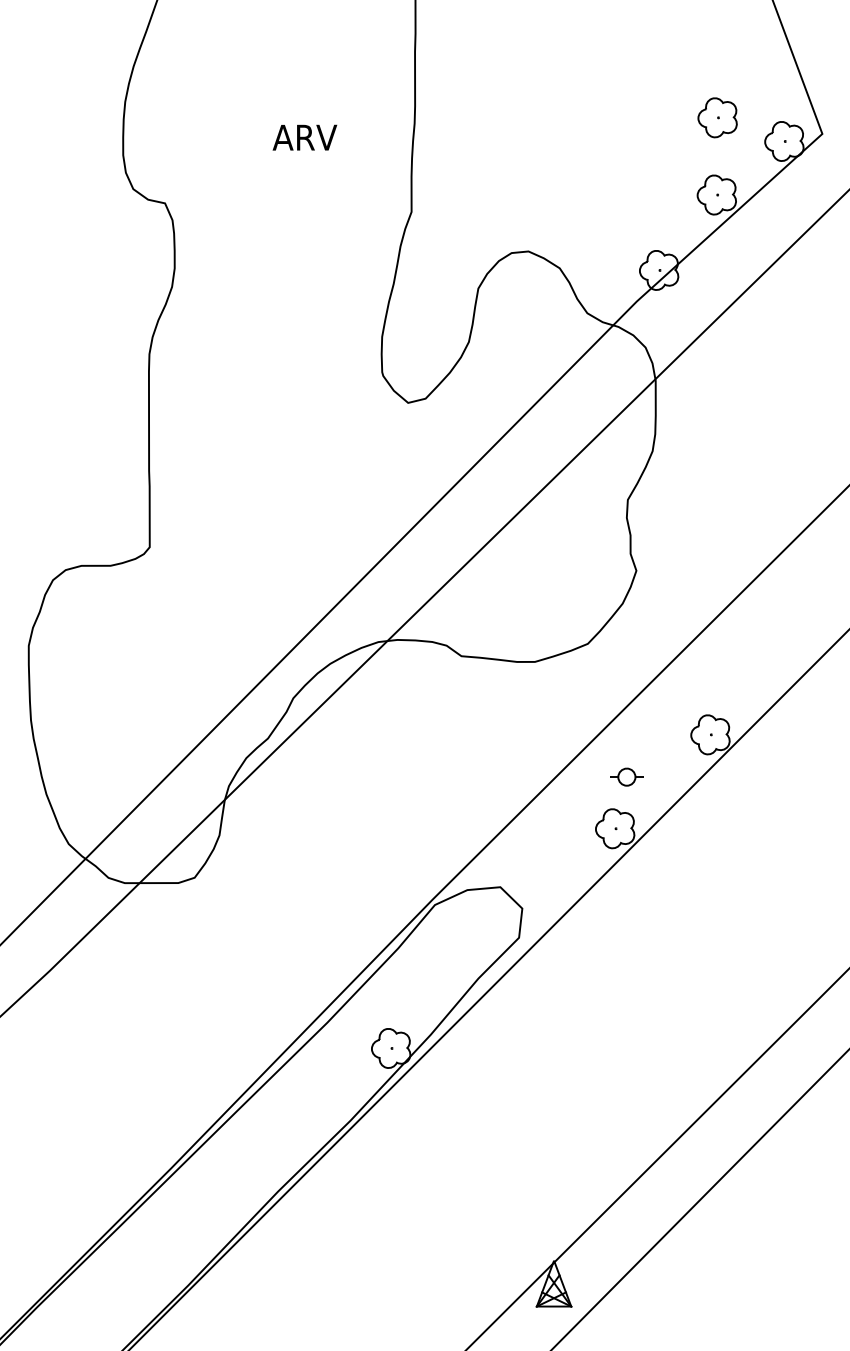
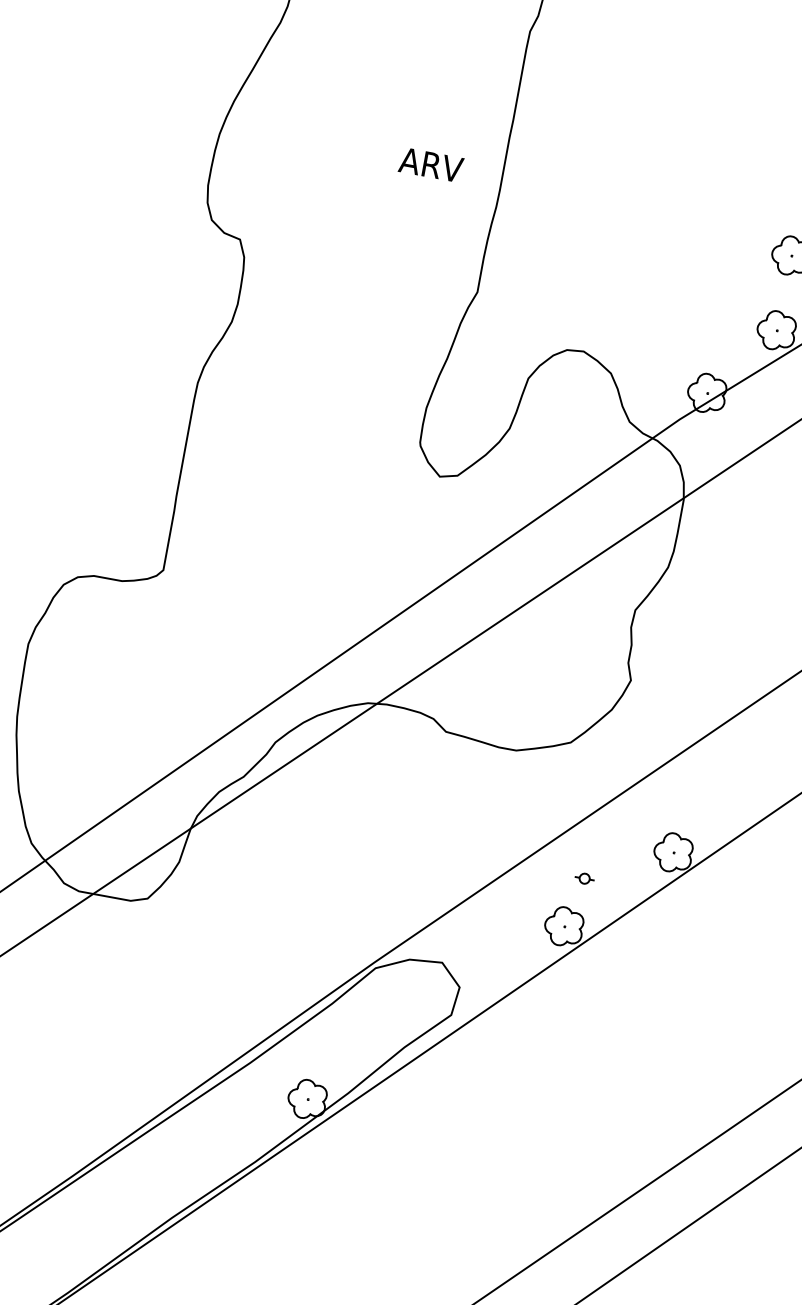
text: (304, 137) -> (430, 164), moved
part: (626, 776) -> (584, 878), size x0.6

